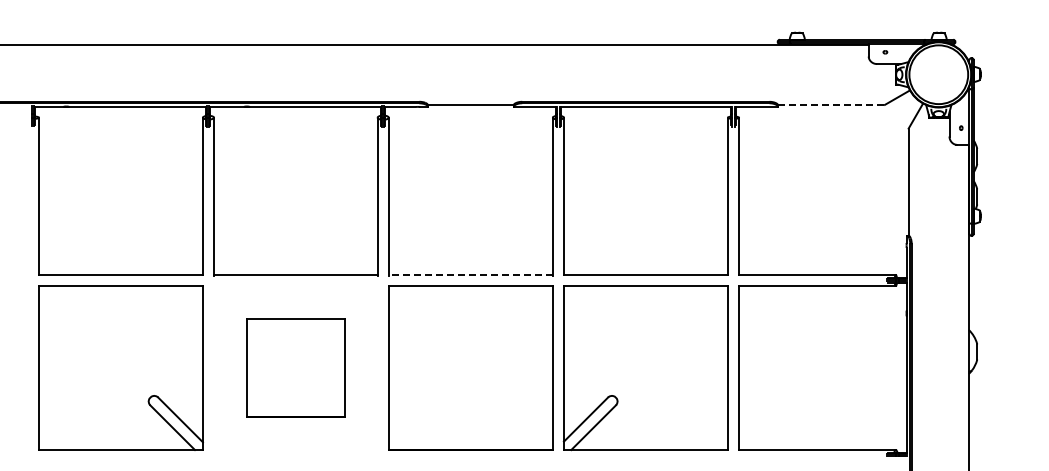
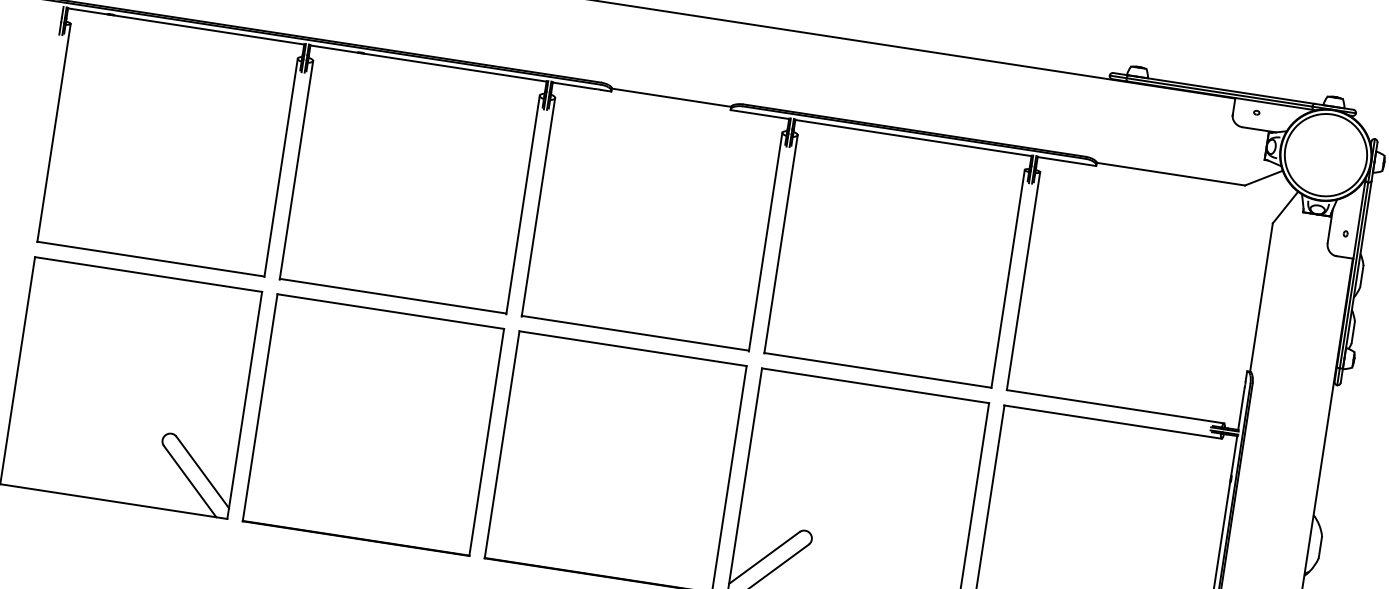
line: (831, 104) -> (1171, 173), dashed -> solid
line: (470, 274) -> (635, 332), dashed -> solid
part: (295, 367) -> (373, 424), size x1.67

